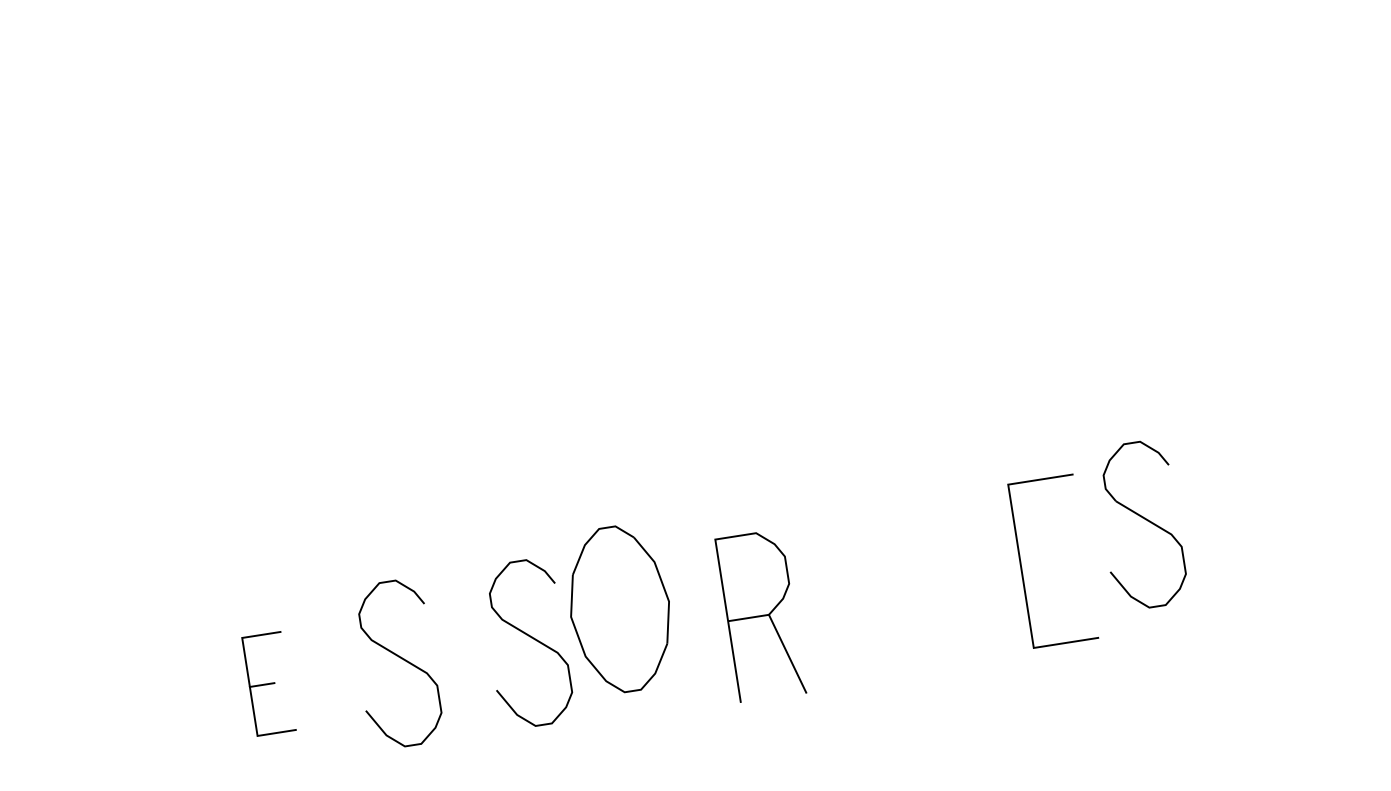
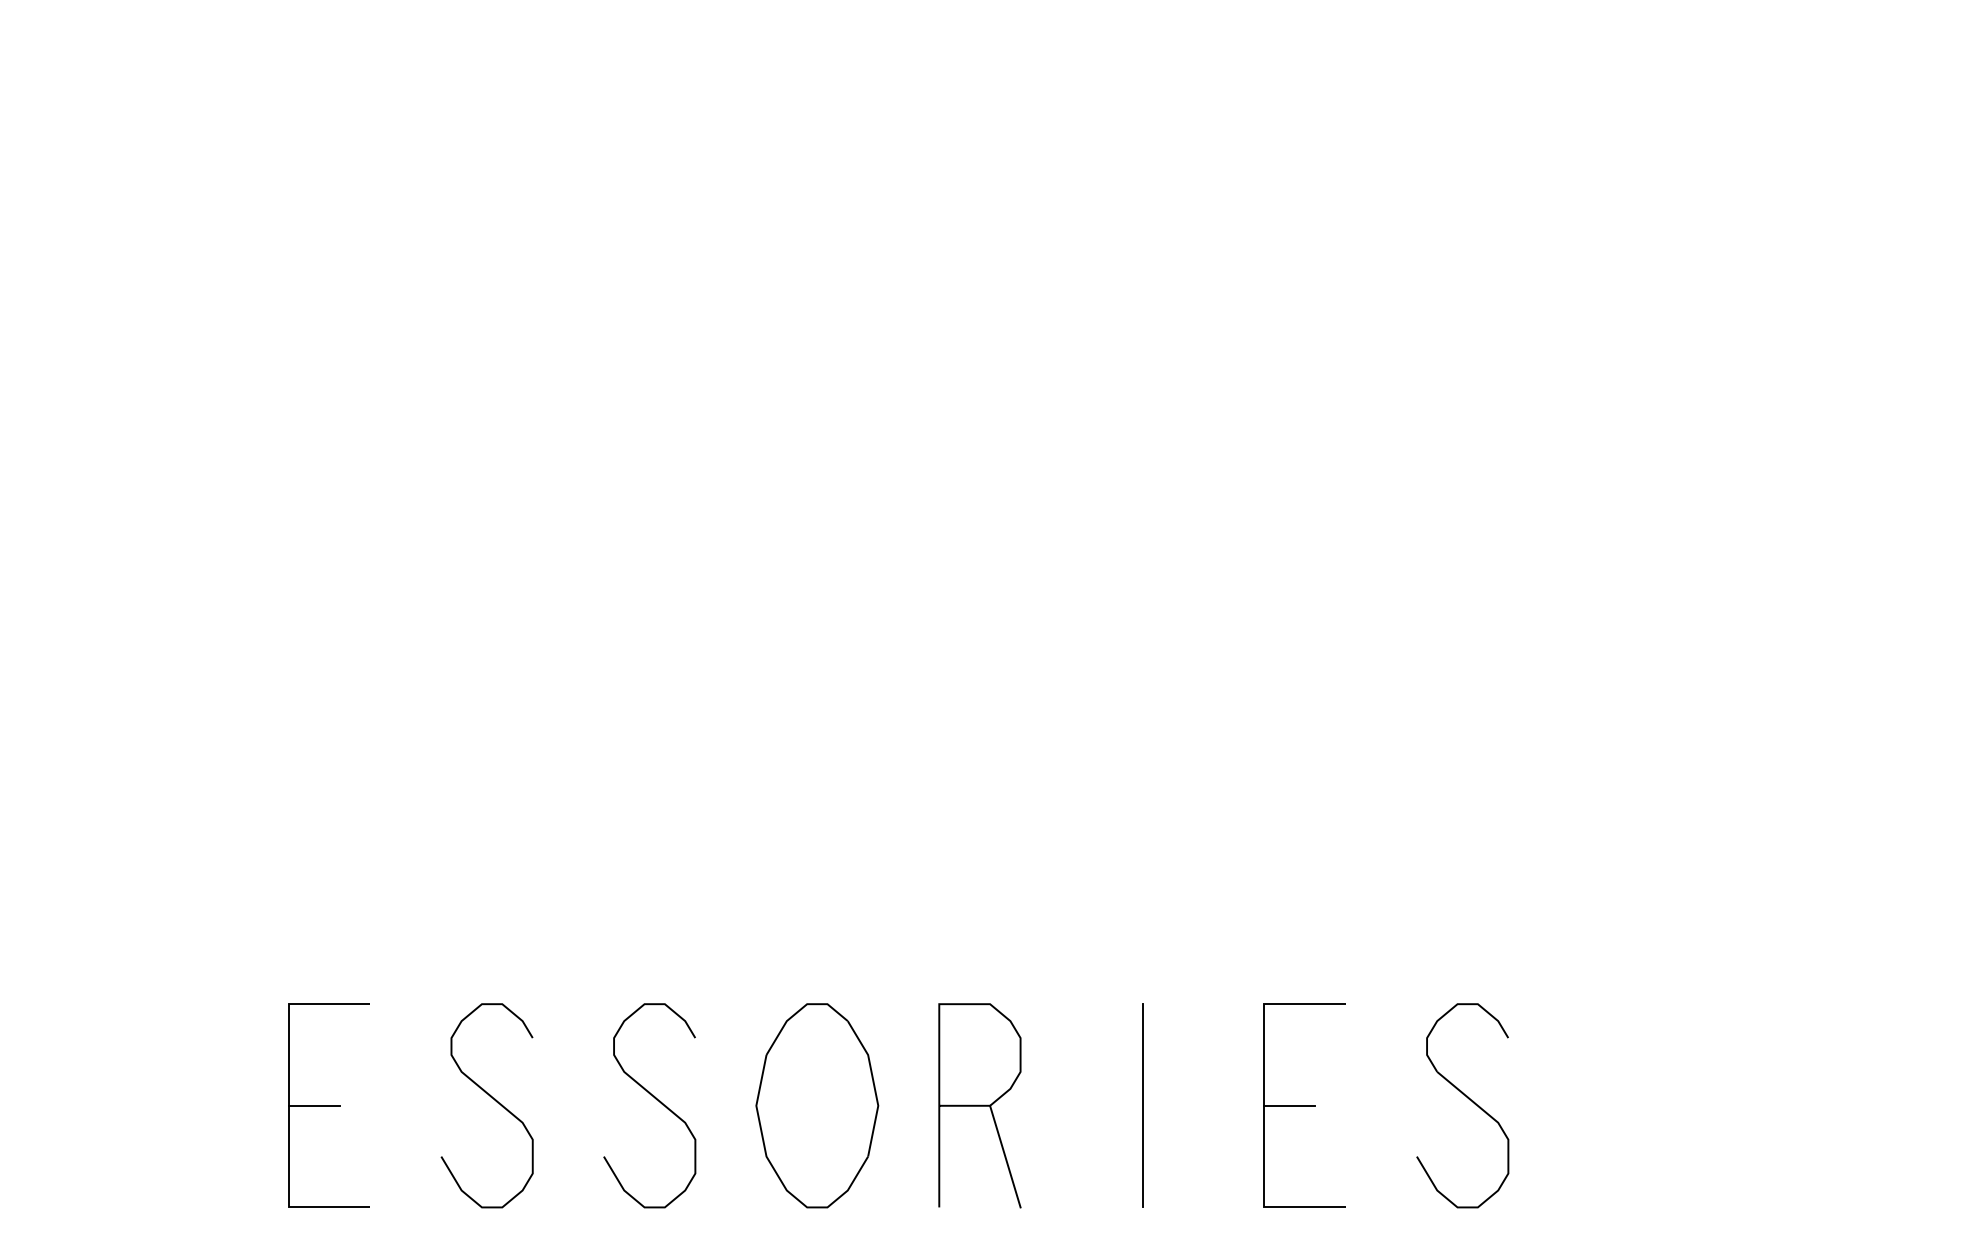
part: (1144, 519) -> (1468, 1099), moved
line: (1041, 562) -> (1289, 1105), added
line: (922, 581) -> (1142, 1105), added
part: (620, 609) -> (817, 1105), moved
part: (760, 615) -> (979, 1105), moved
part: (268, 683) -> (328, 1105), size x1.67

